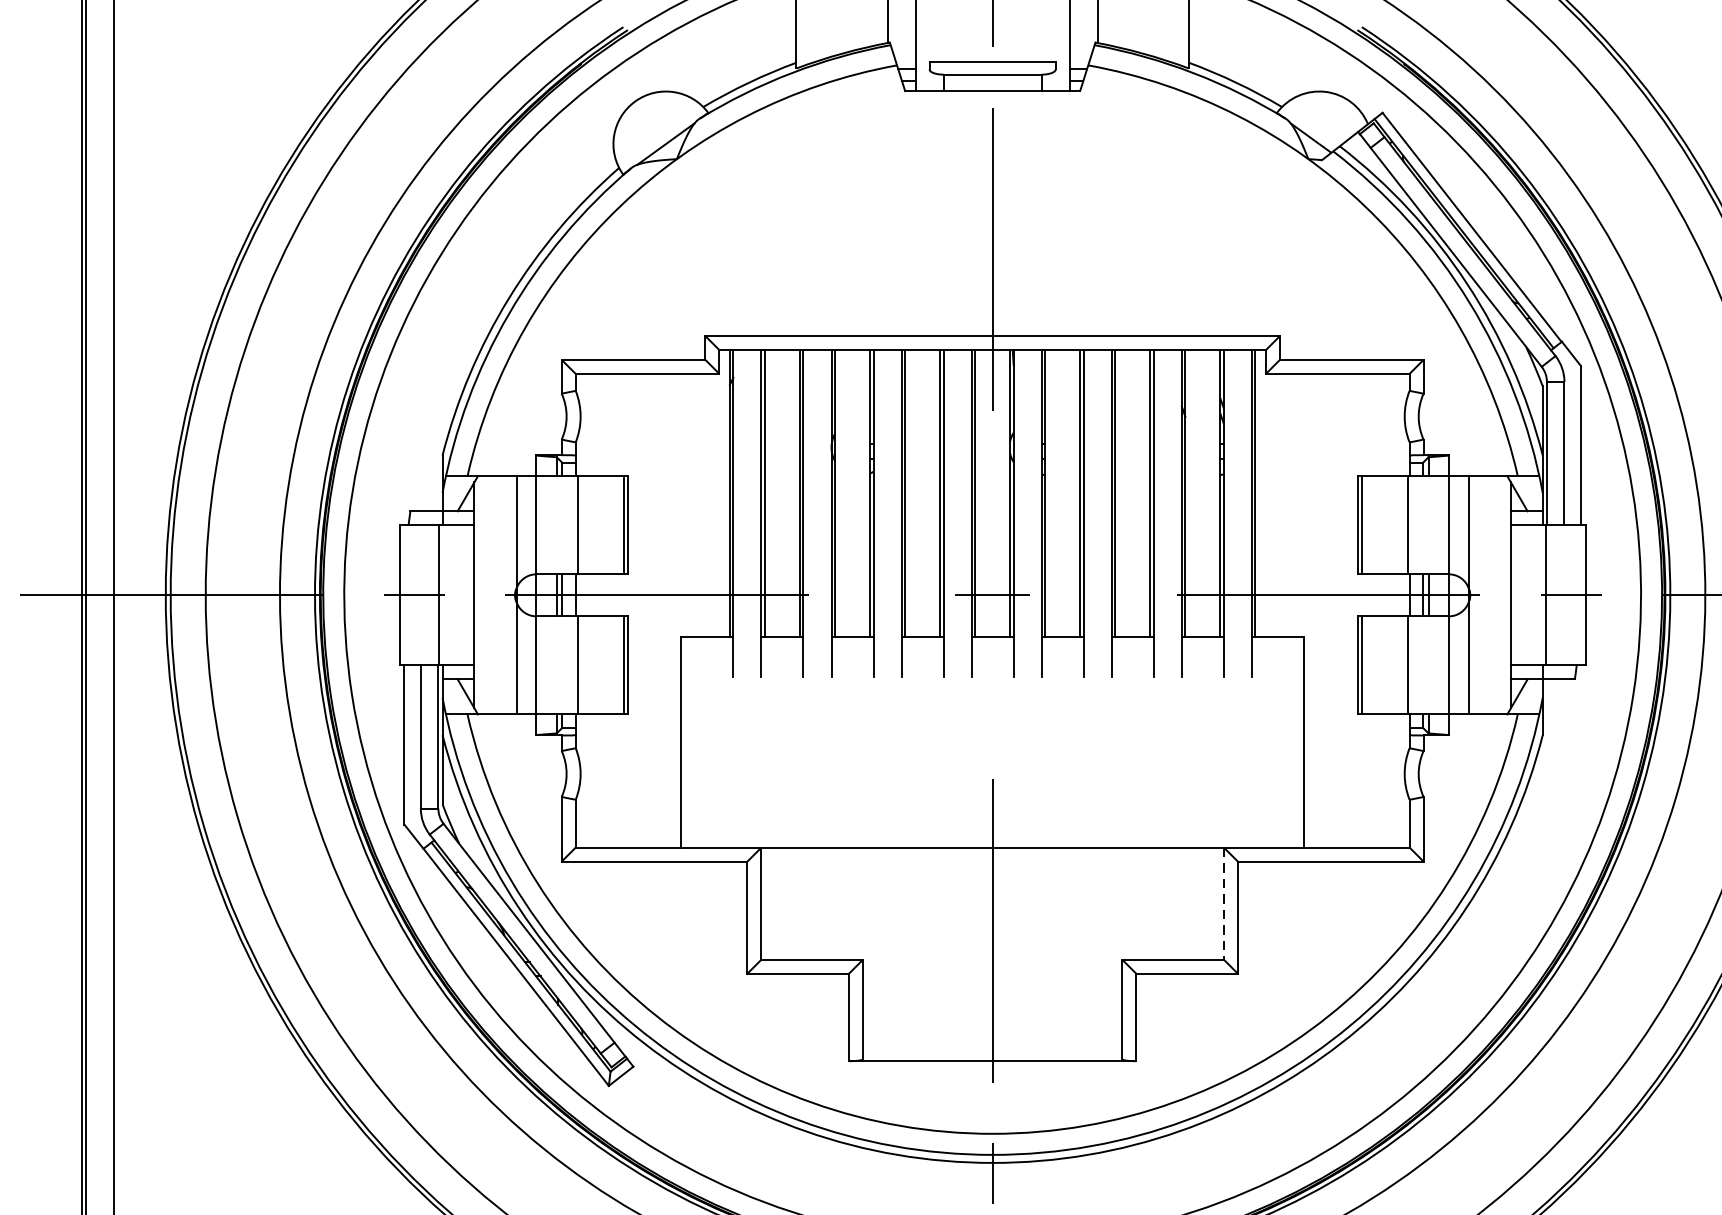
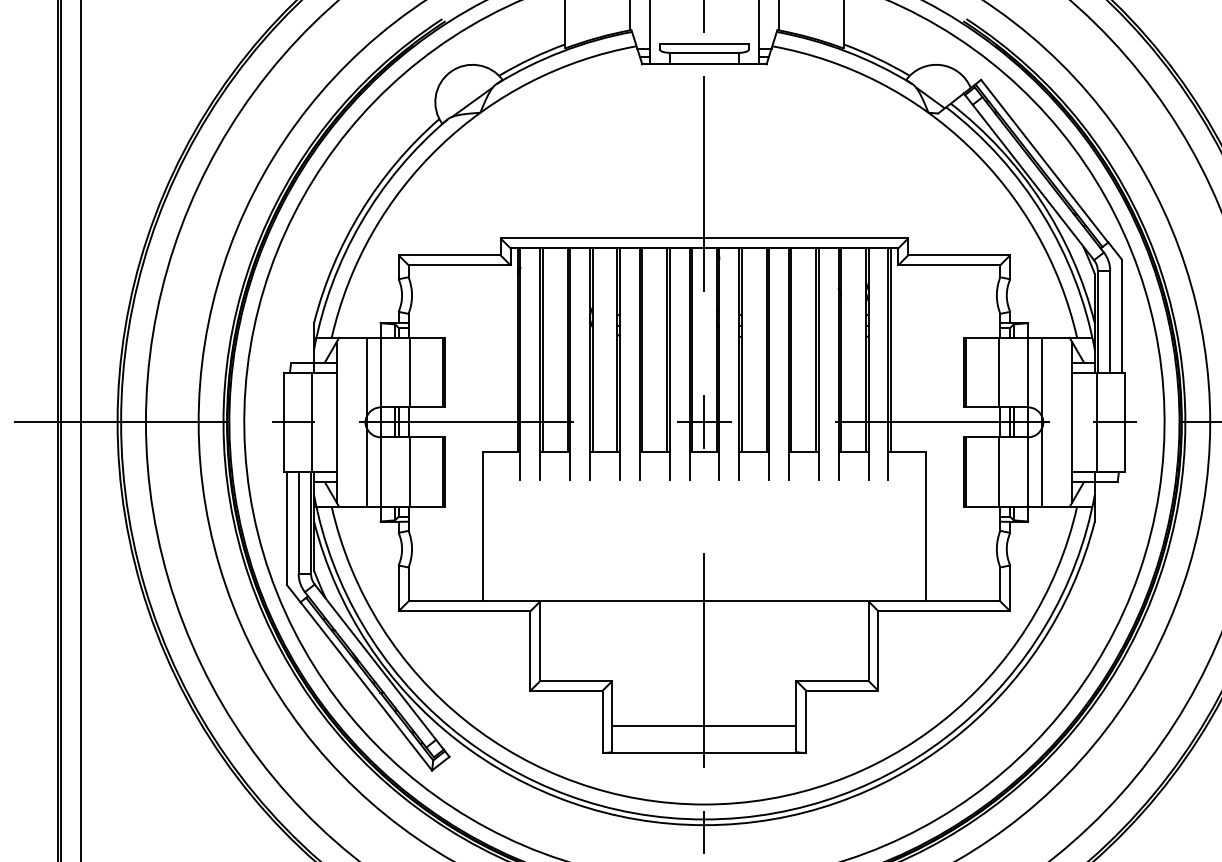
line: (992, 595) -> (704, 422), added
line: (1223, 904) -> (868, 641), dashed -> solid
line: (992, 1022) -> (704, 725), added

